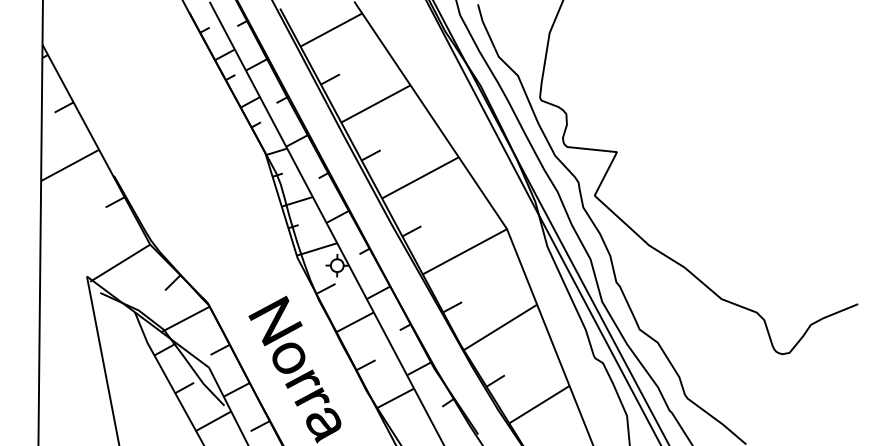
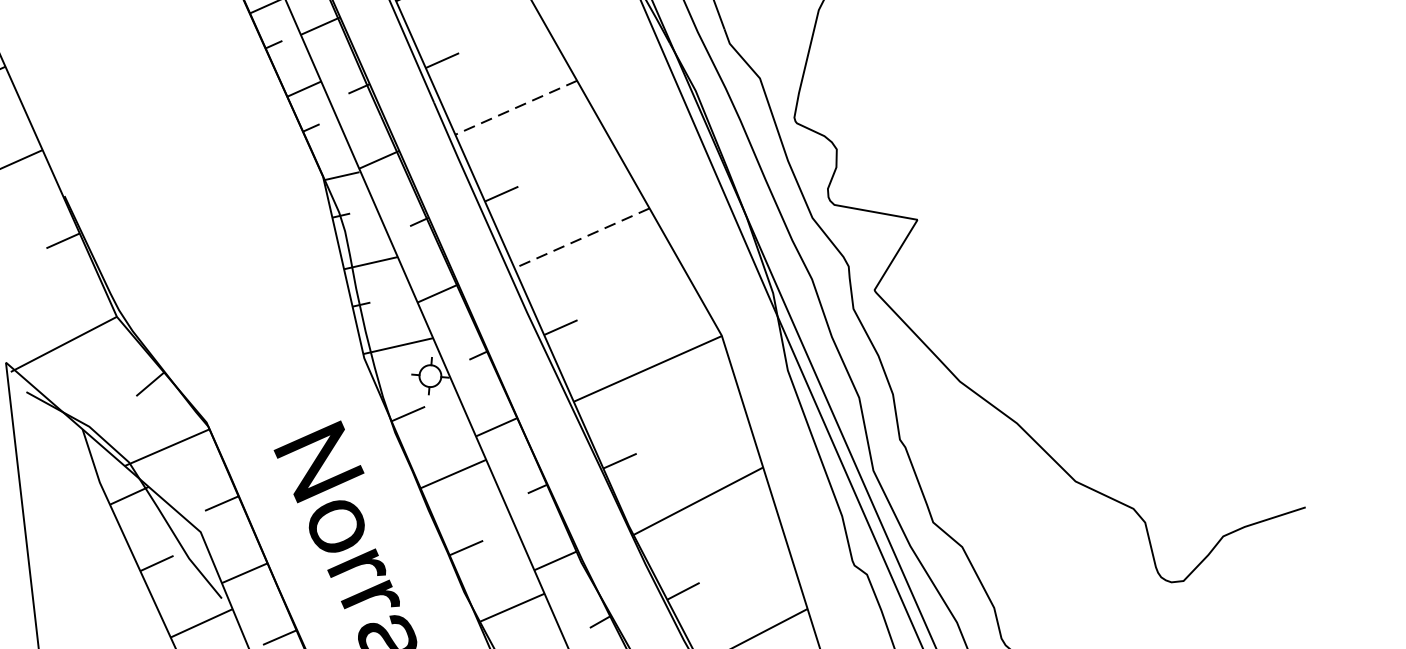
line: (375, 104) -> (515, 108), solid -> dashed
line: (420, 177) -> (582, 237), solid -> dashed

